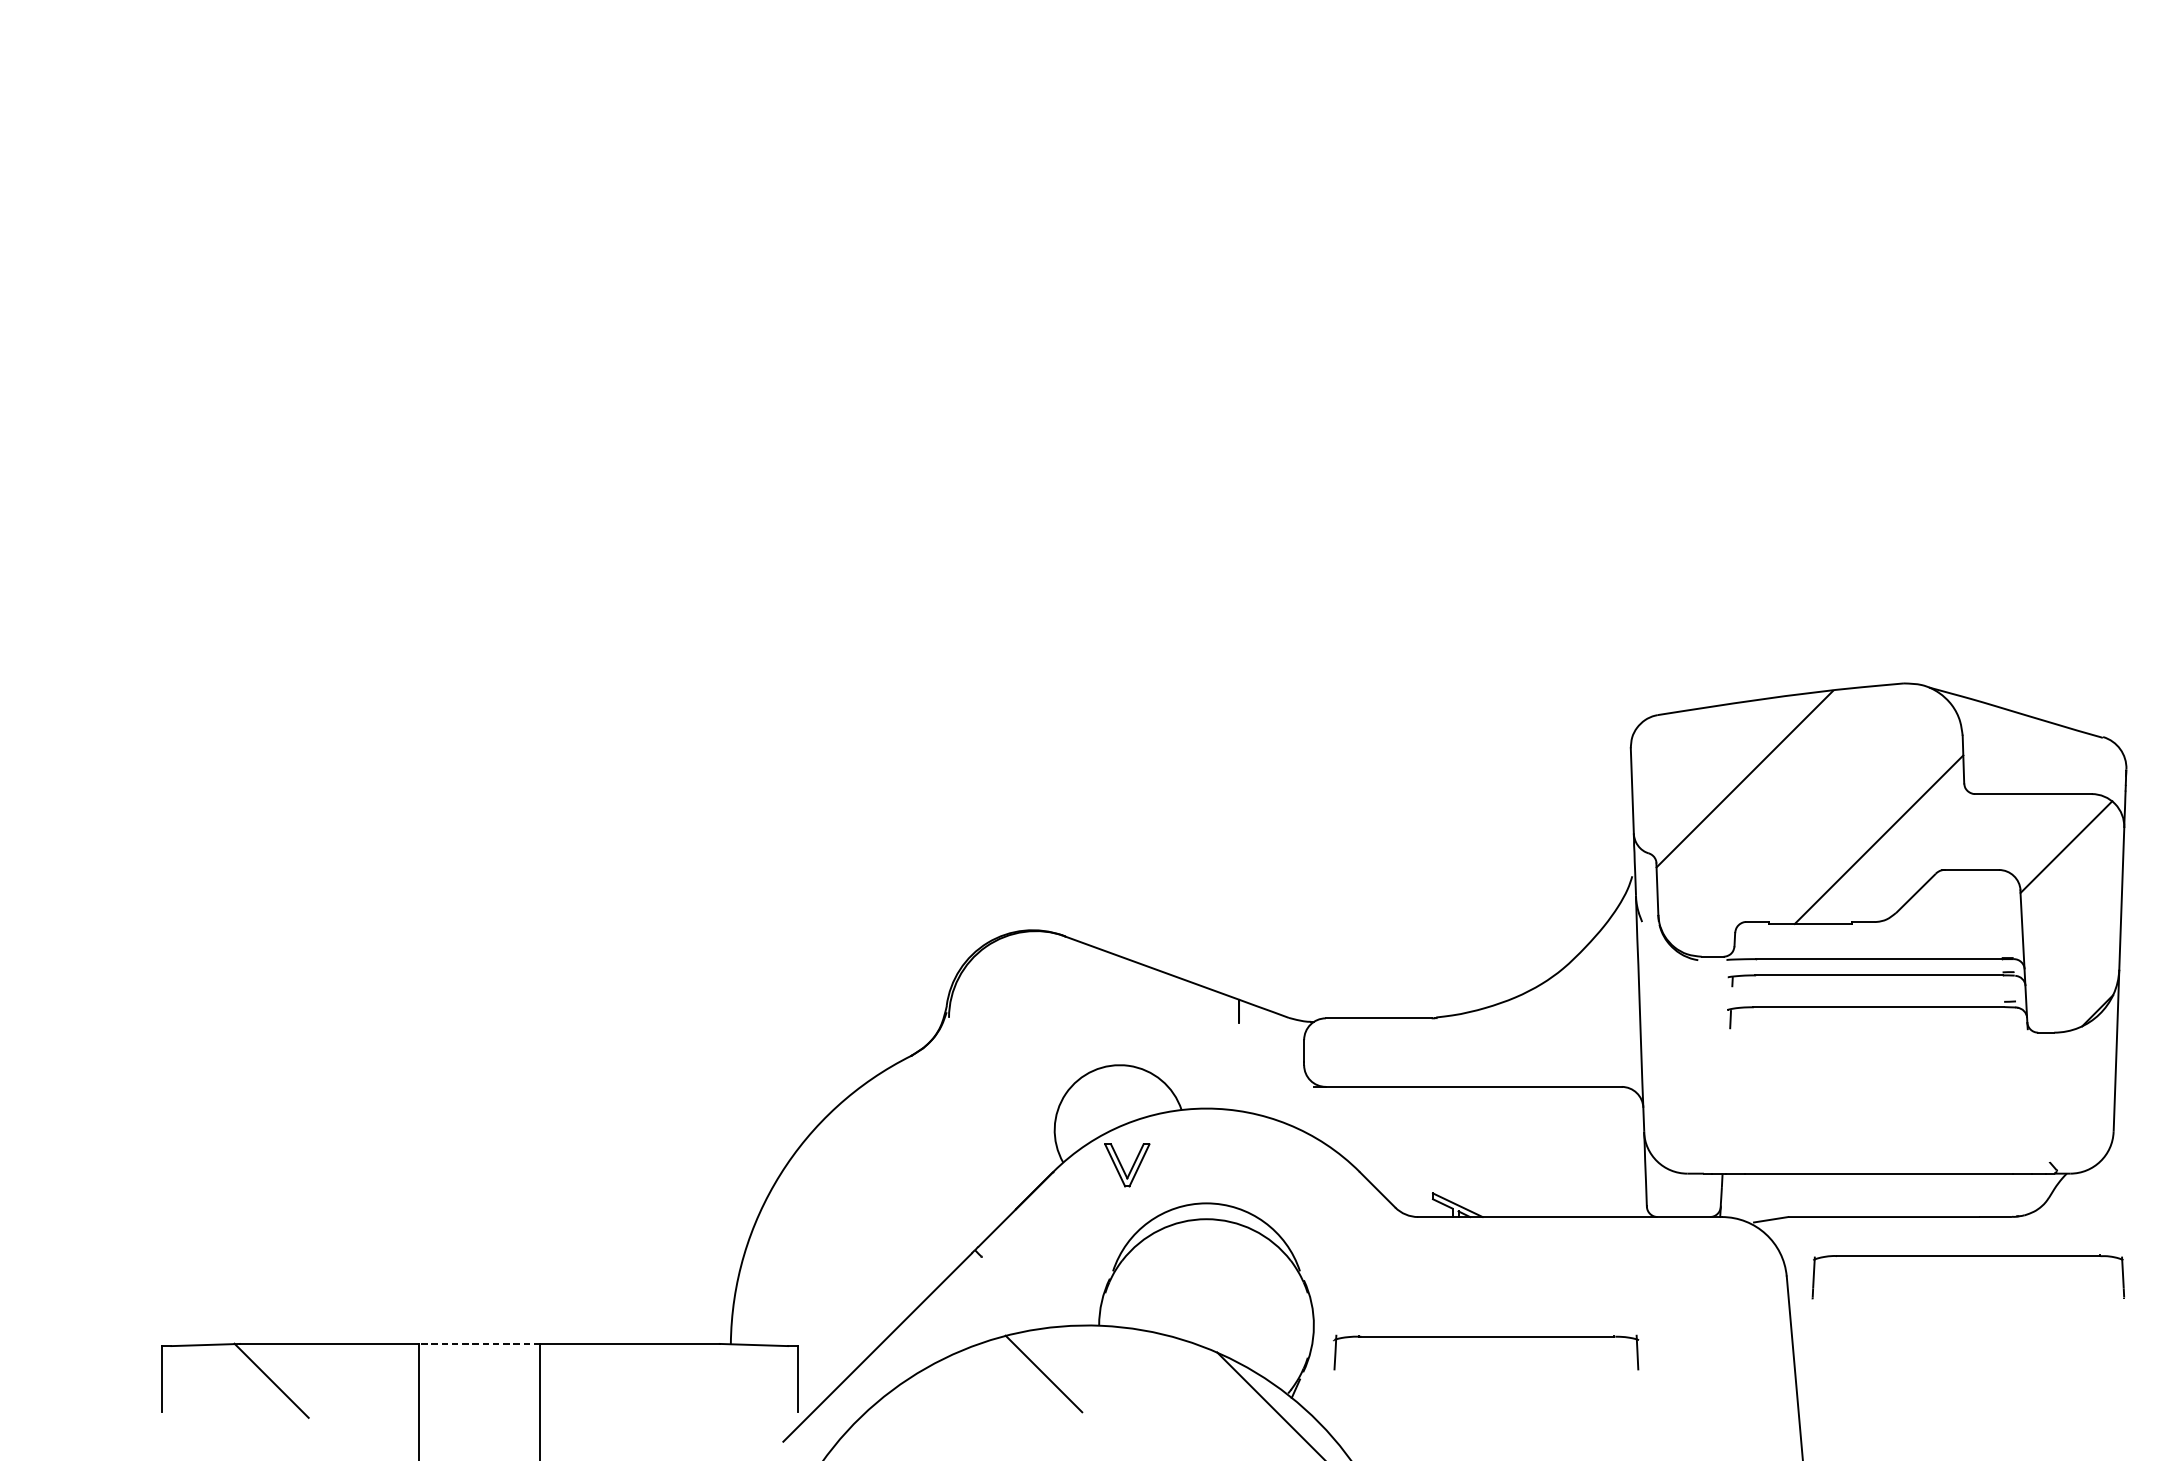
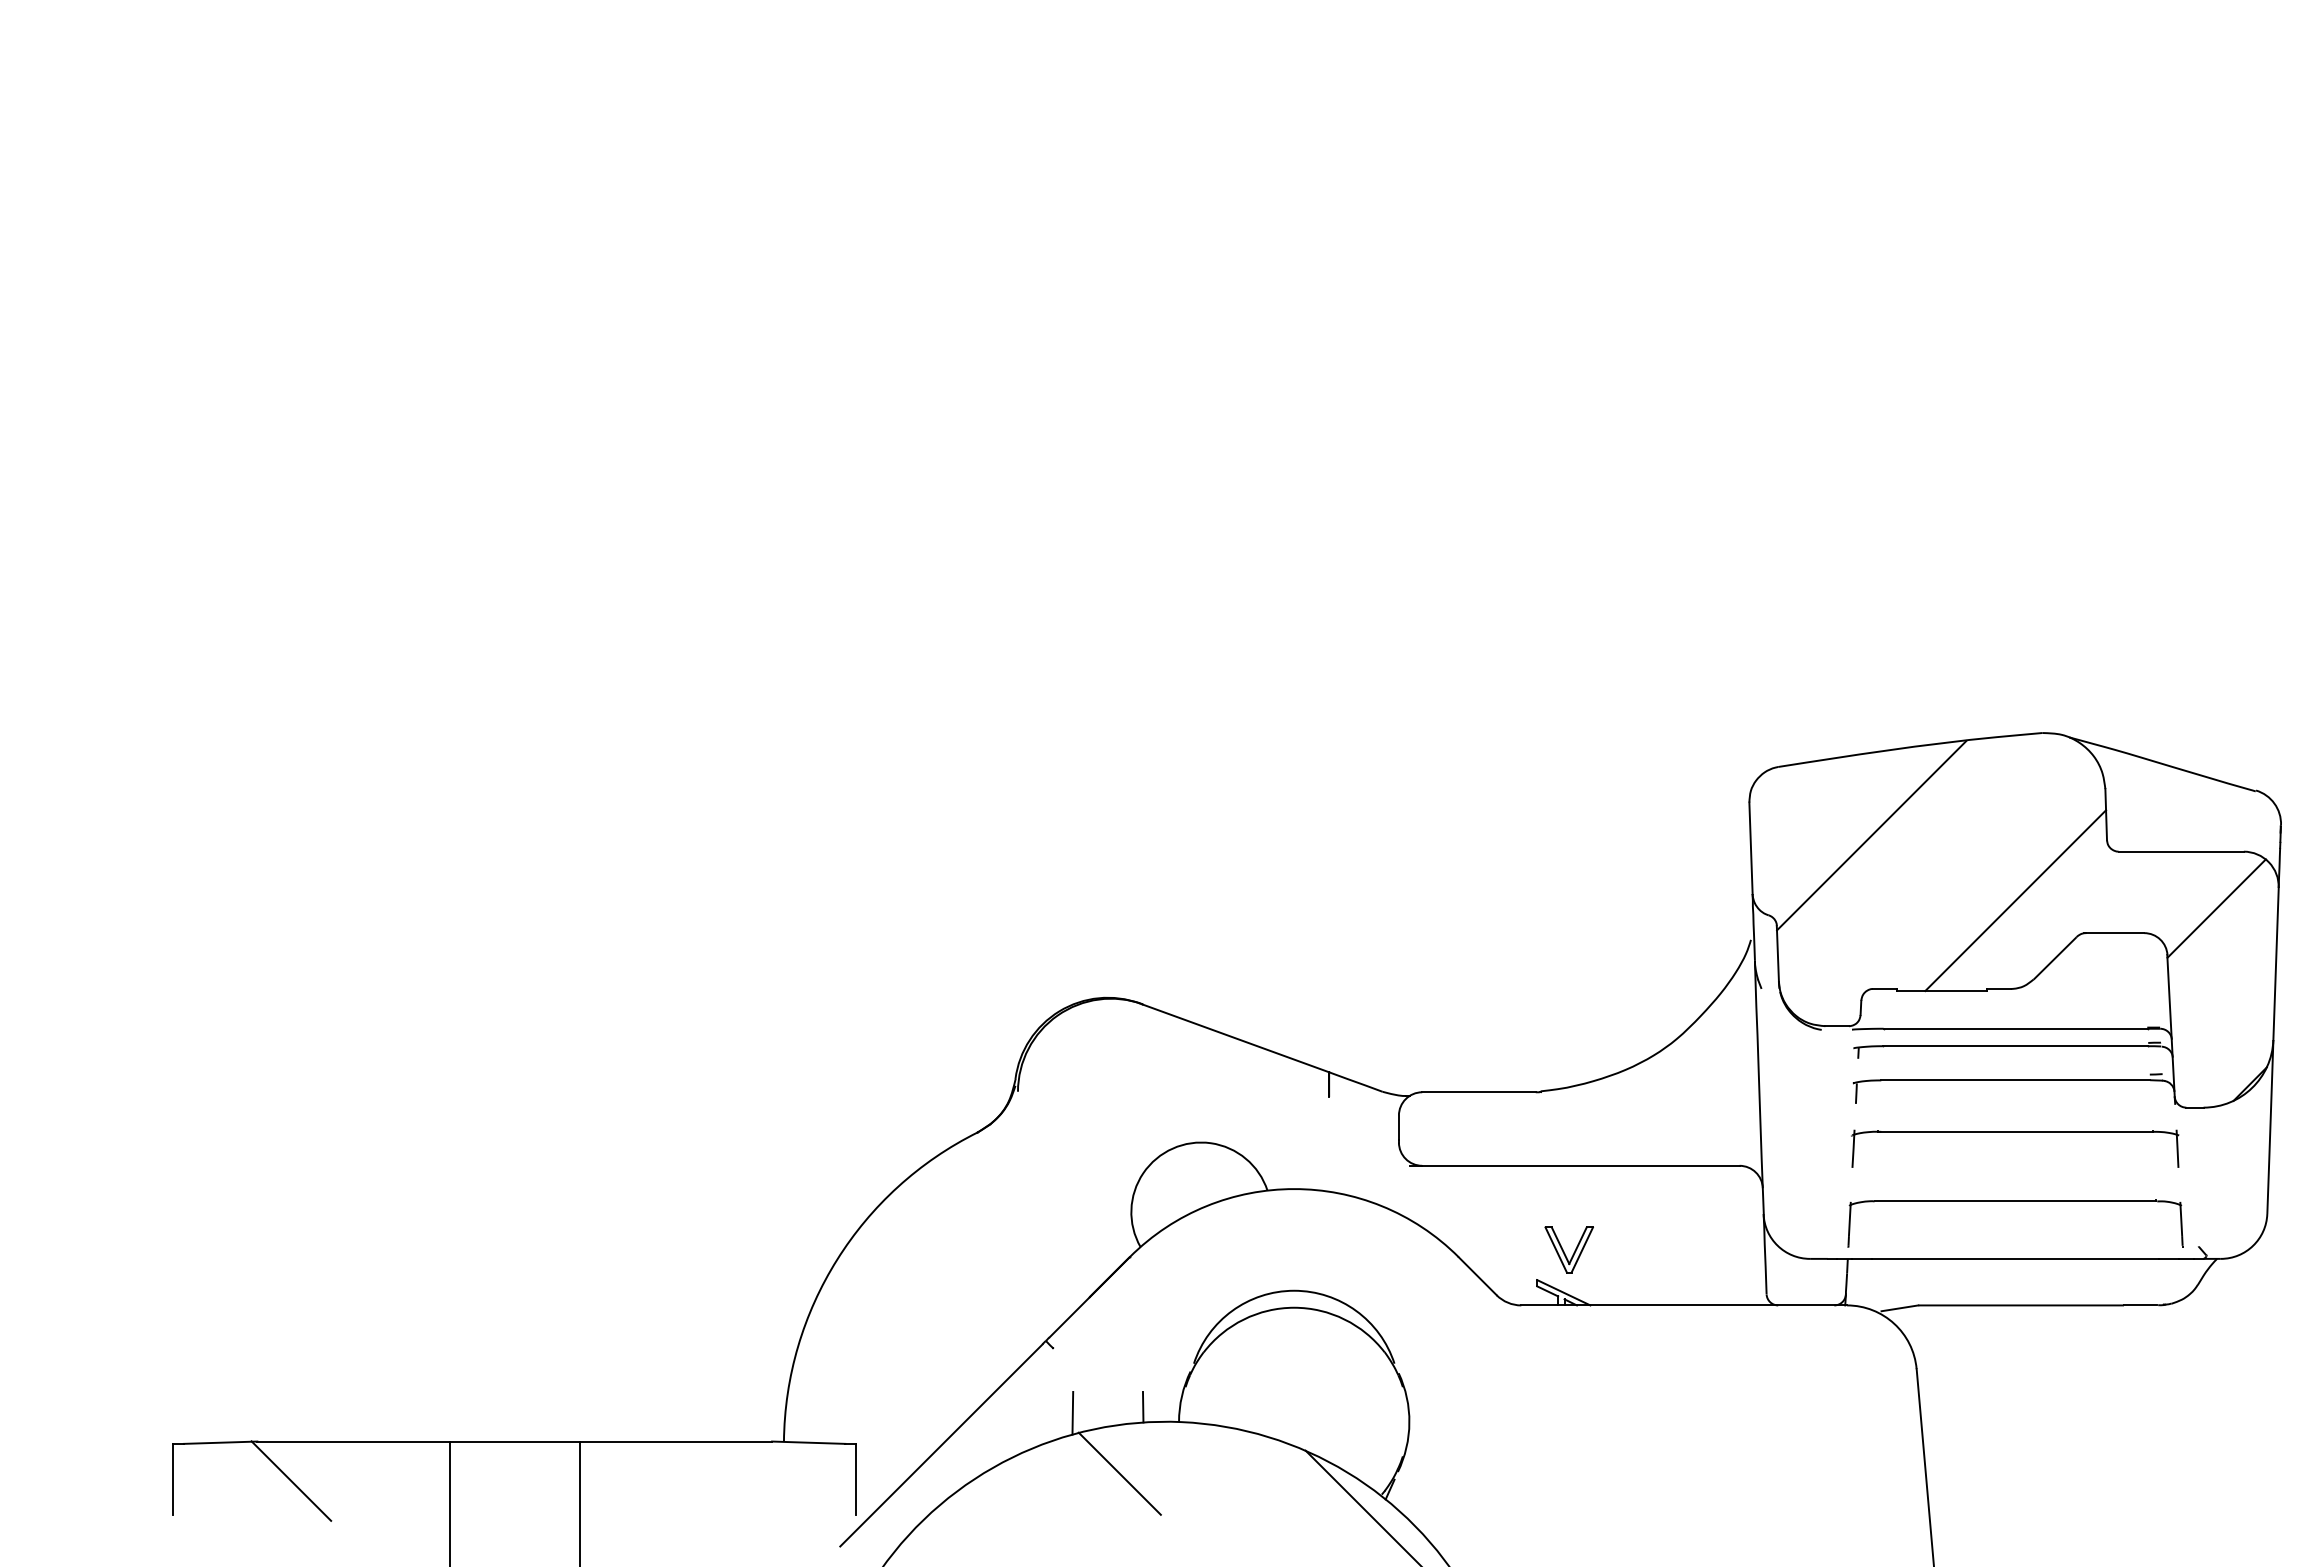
part: (1126, 1164) -> (1568, 1249), moved
part: (1968, 1256) -> (2015, 1201), moved
line: (1065, 1311) -> (1142, 1406), added
line: (999, 1316) -> (1072, 1412), added
part: (1486, 1337) -> (2015, 1132), moved
line: (479, 1343) -> (514, 1441), dashed -> solid

